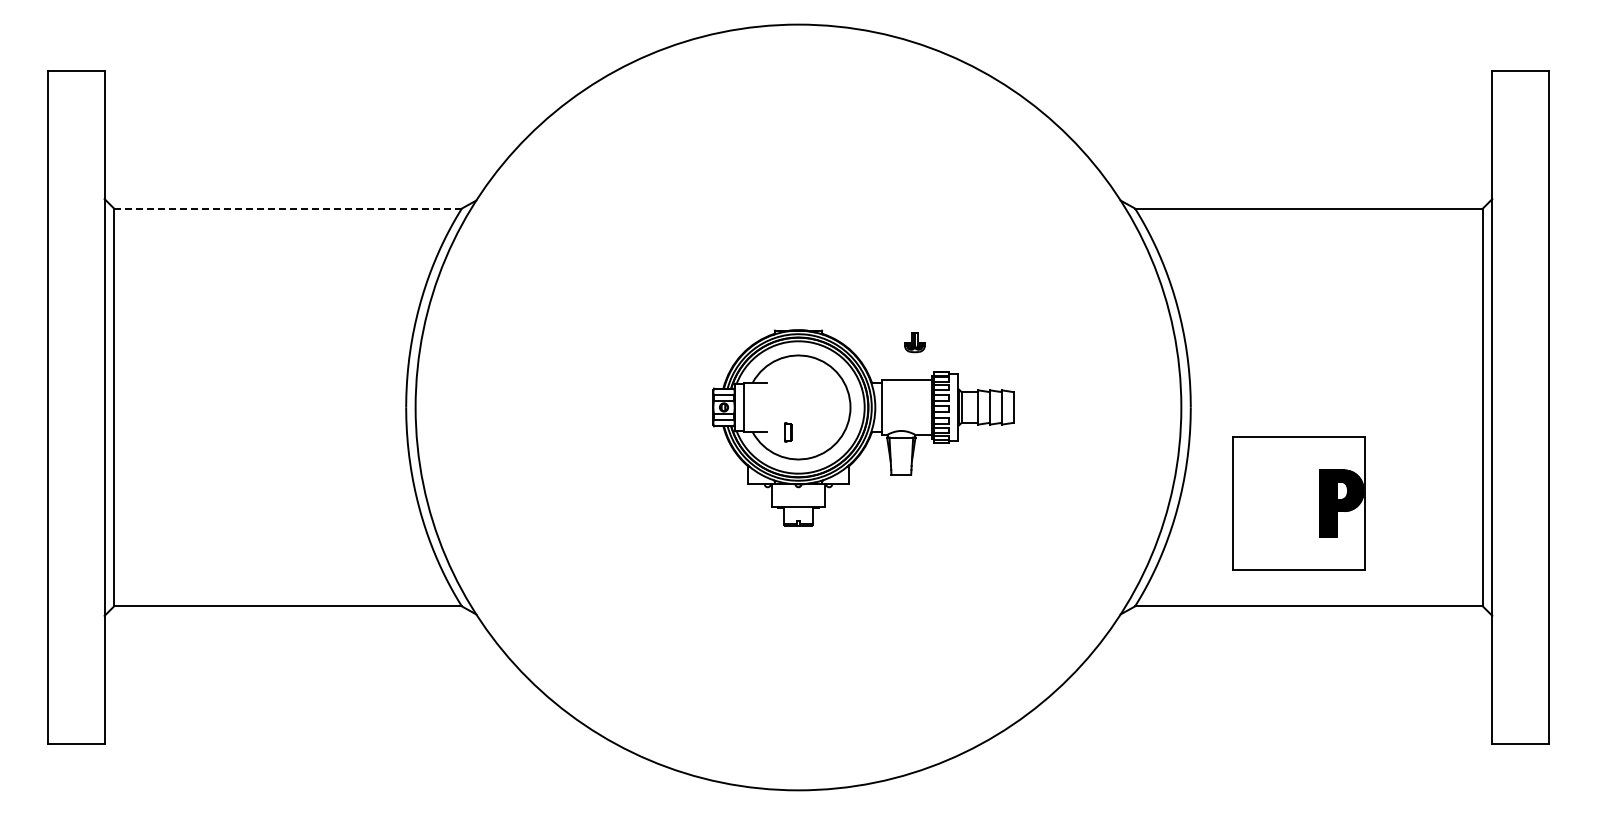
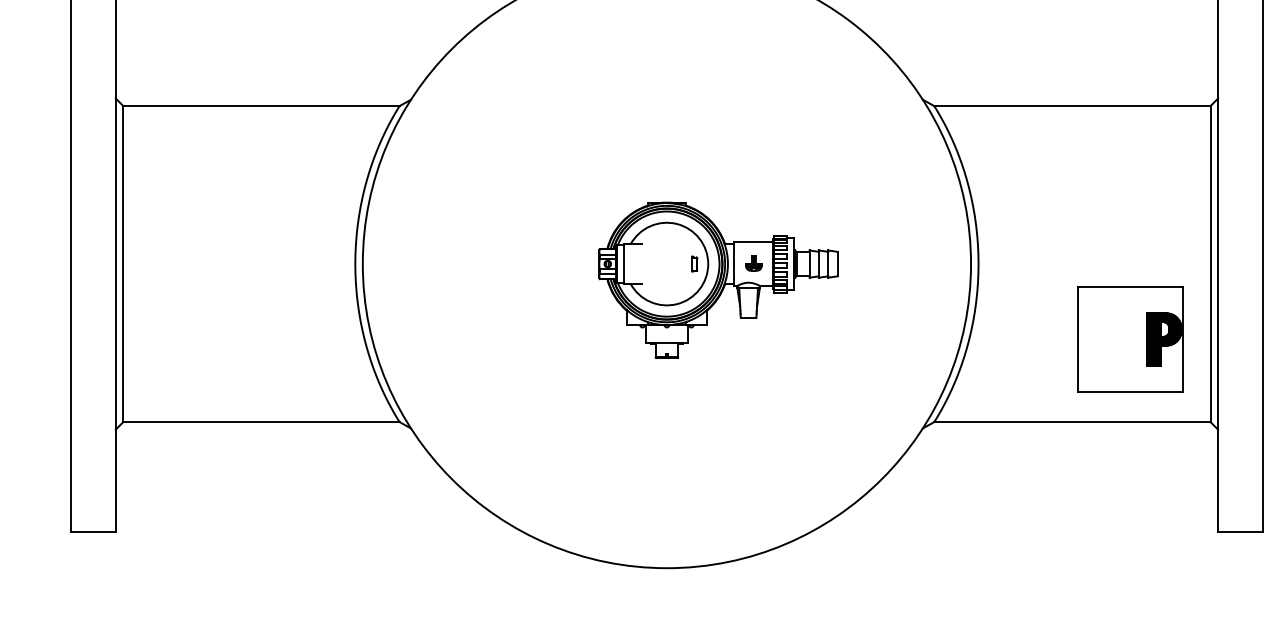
line: (288, 208) -> (261, 106), dashed -> solid
part: (914, 342) -> (753, 263), moved
part: (788, 432) -> (694, 264), moved
part: (1298, 503) -> (1130, 339), moved

